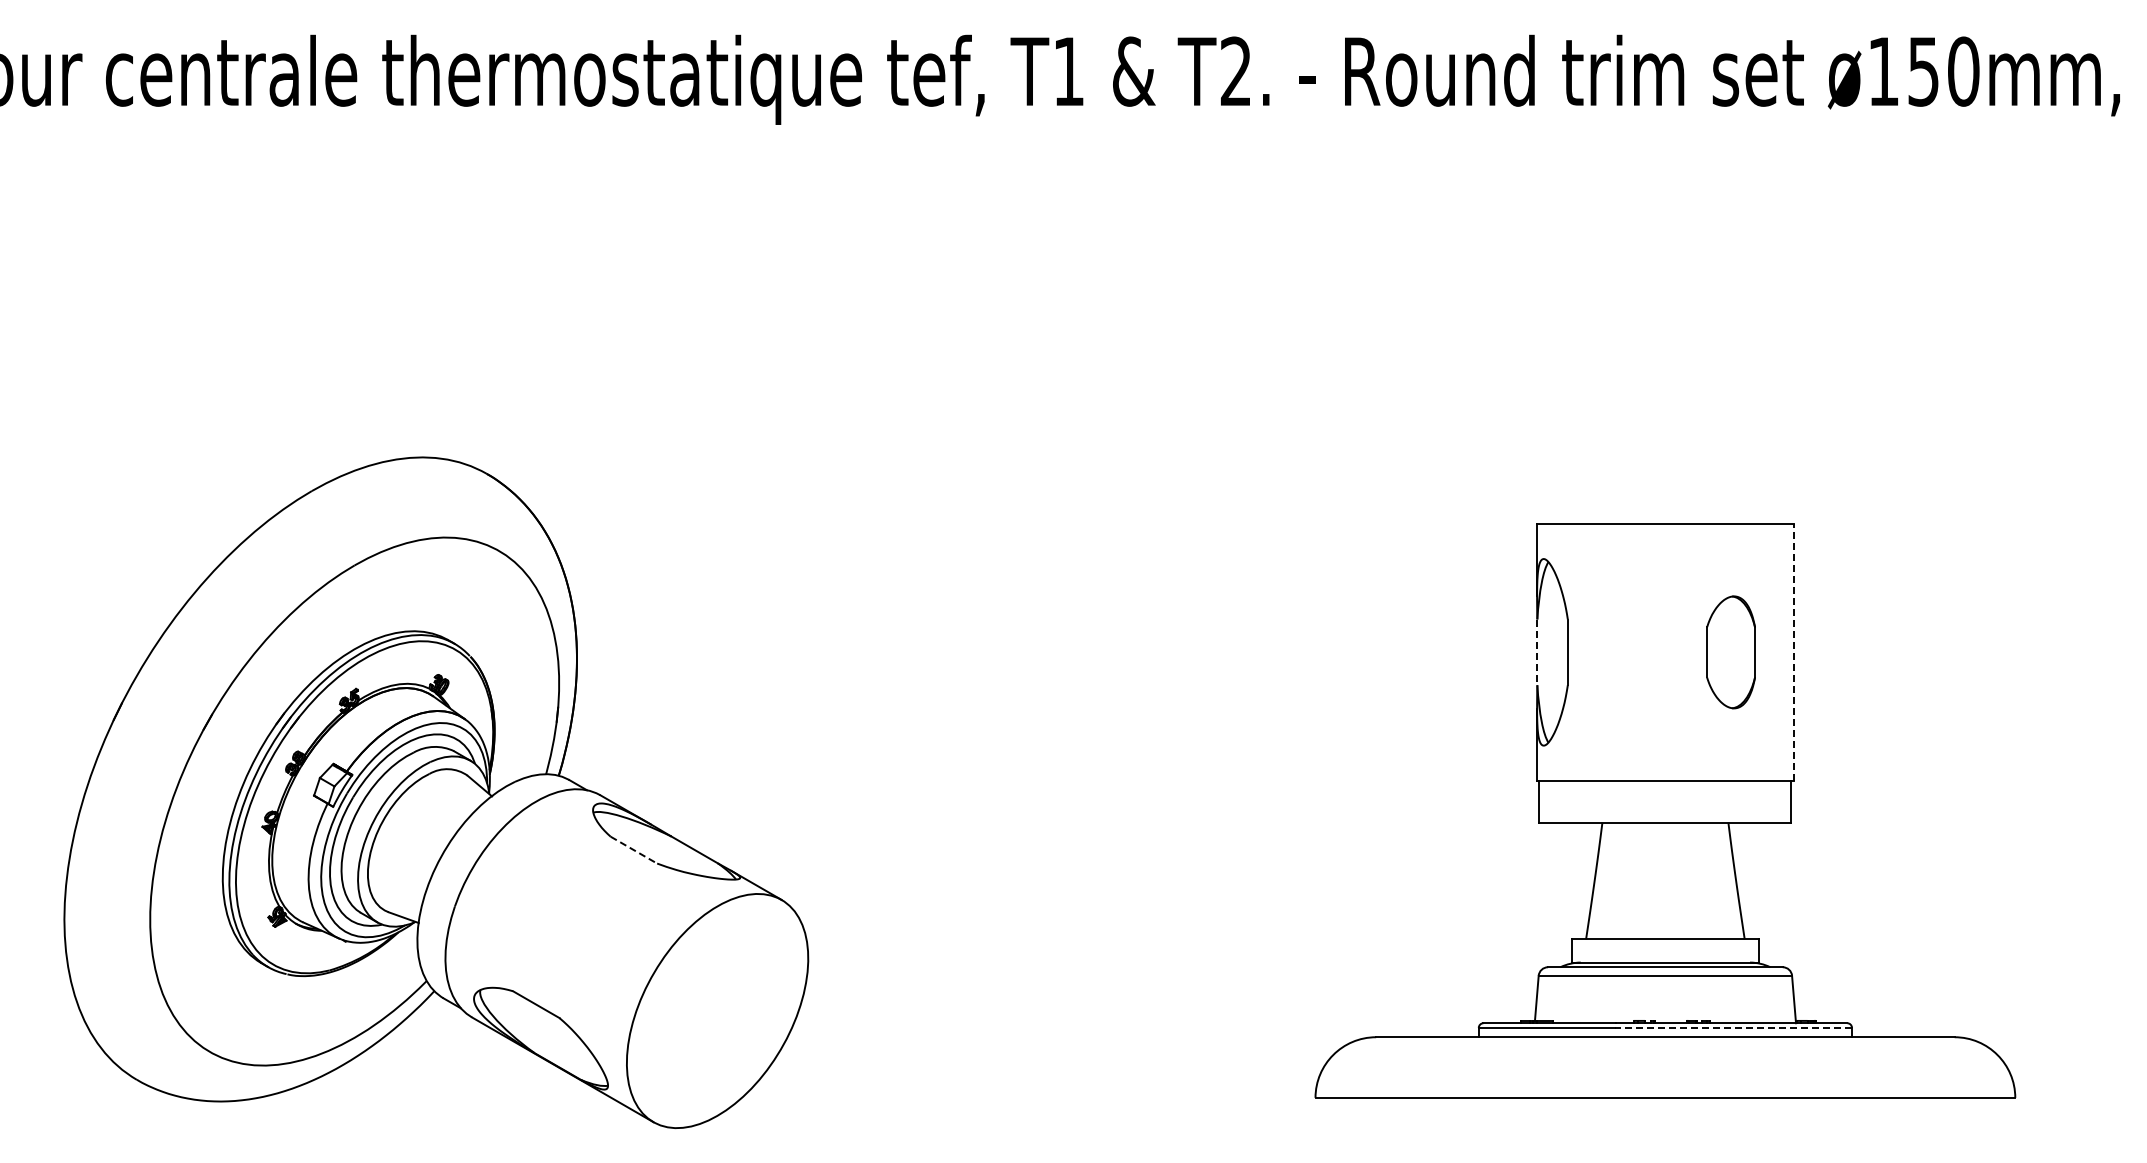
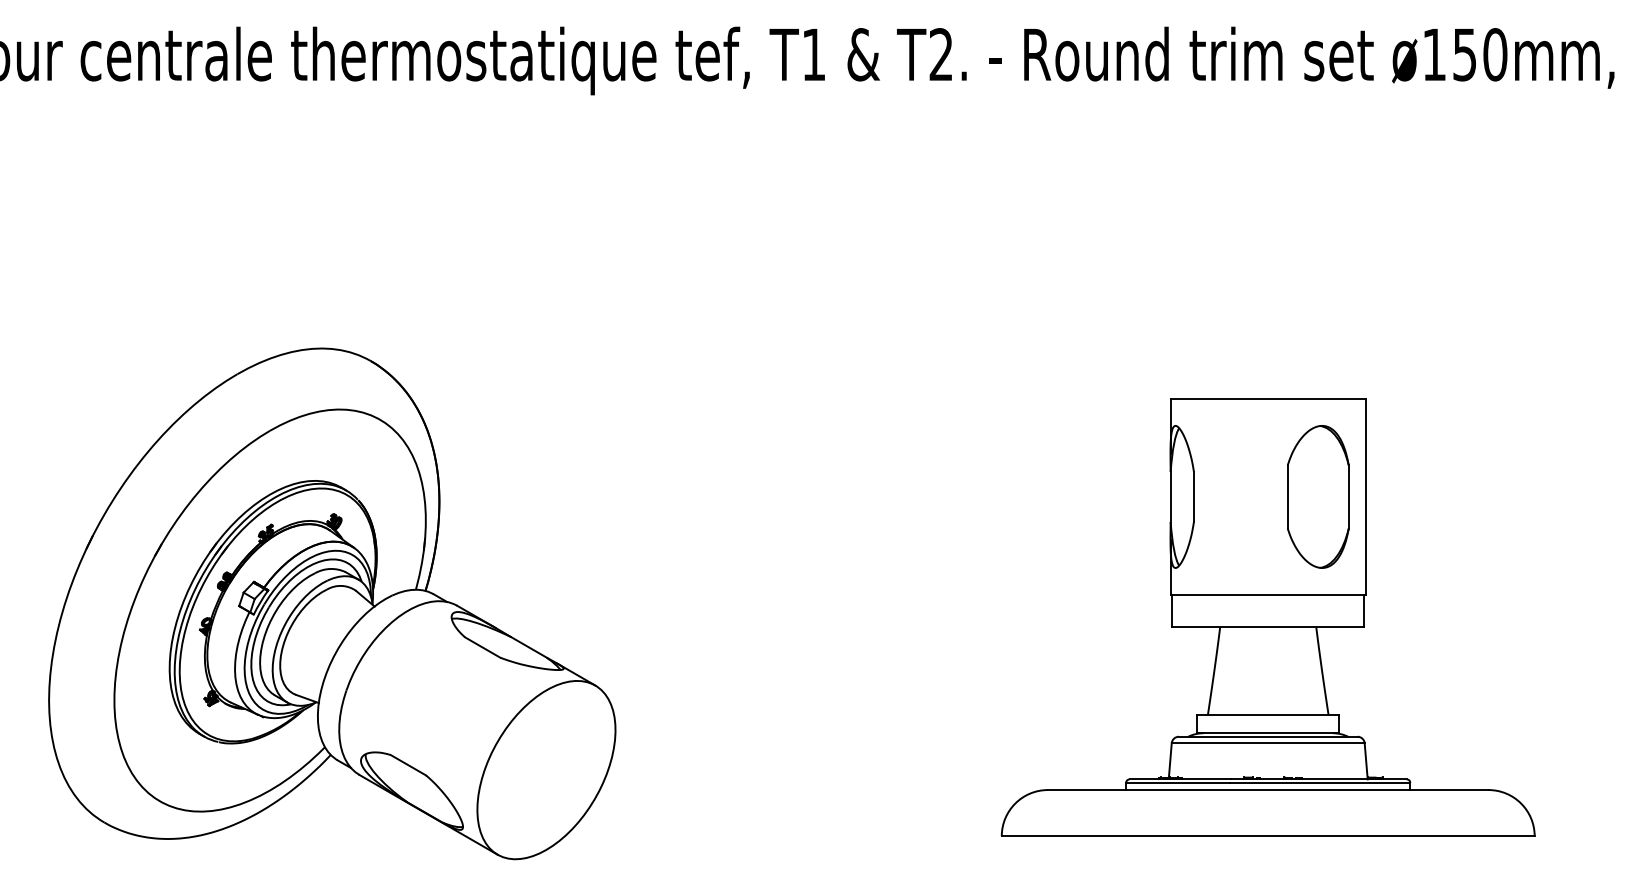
line: (1793, 651) -> (1365, 496), dashed -> solid
line: (1537, 652) -> (1170, 497), dashed -> solid
part: (1730, 652) -> (1317, 497), size x1.67
line: (633, 850) -> (482, 647), dashed -> solid
line: (1733, 1027) -> (1320, 782), dashed -> solid

